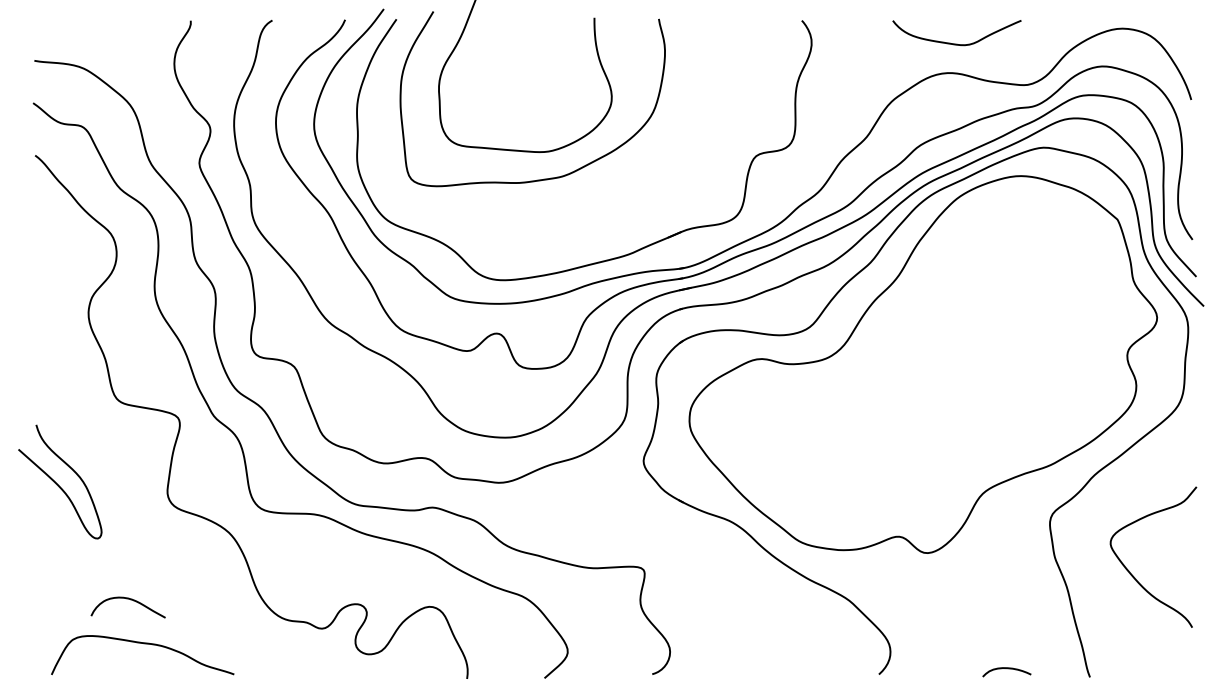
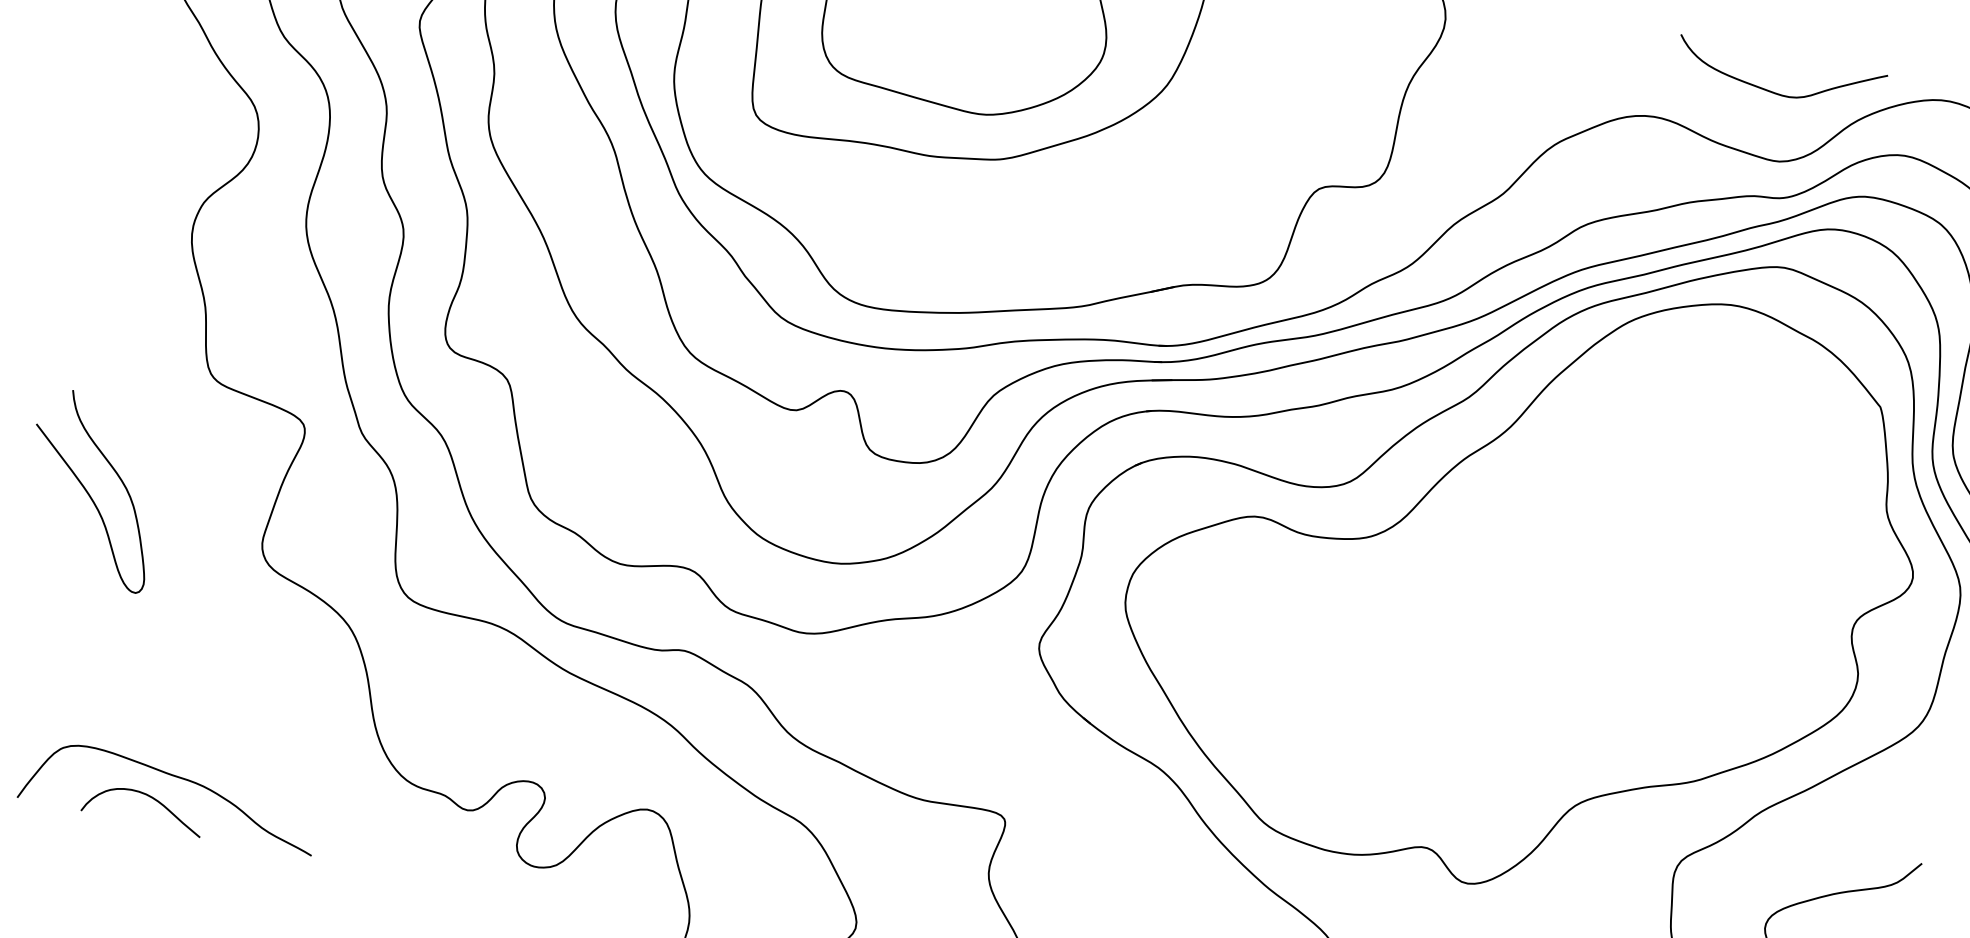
curve: (956, 43) -> (1776, 91), moved
curve: (130, 600) -> (149, 798), moved

